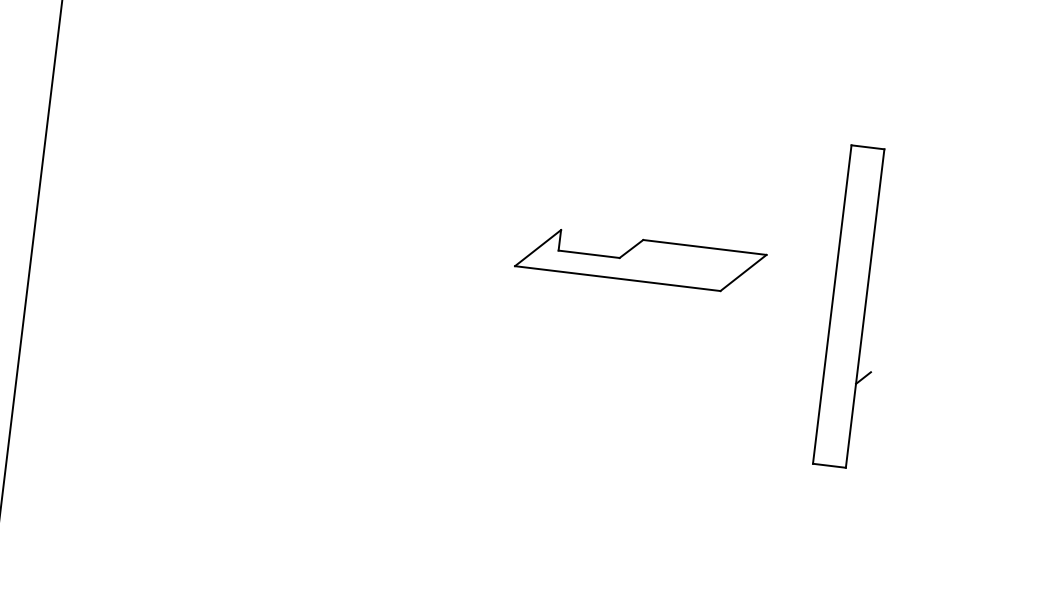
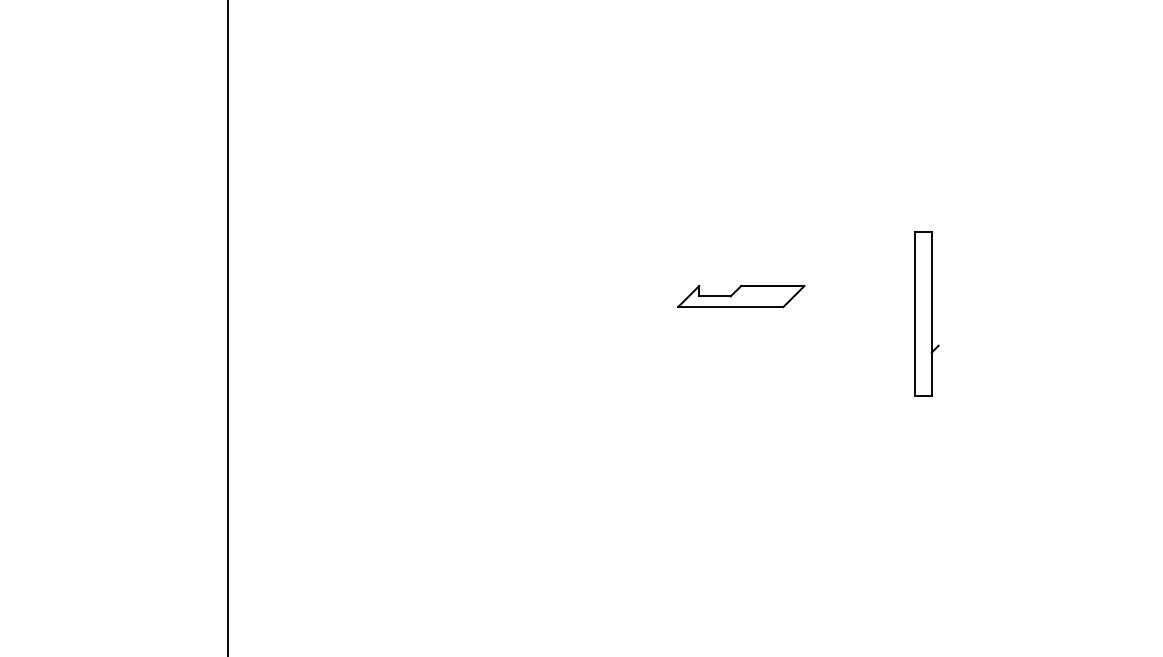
part: (641, 260) -> (741, 296), size x0.6
part: (855, 306) -> (926, 313), size x0.6

